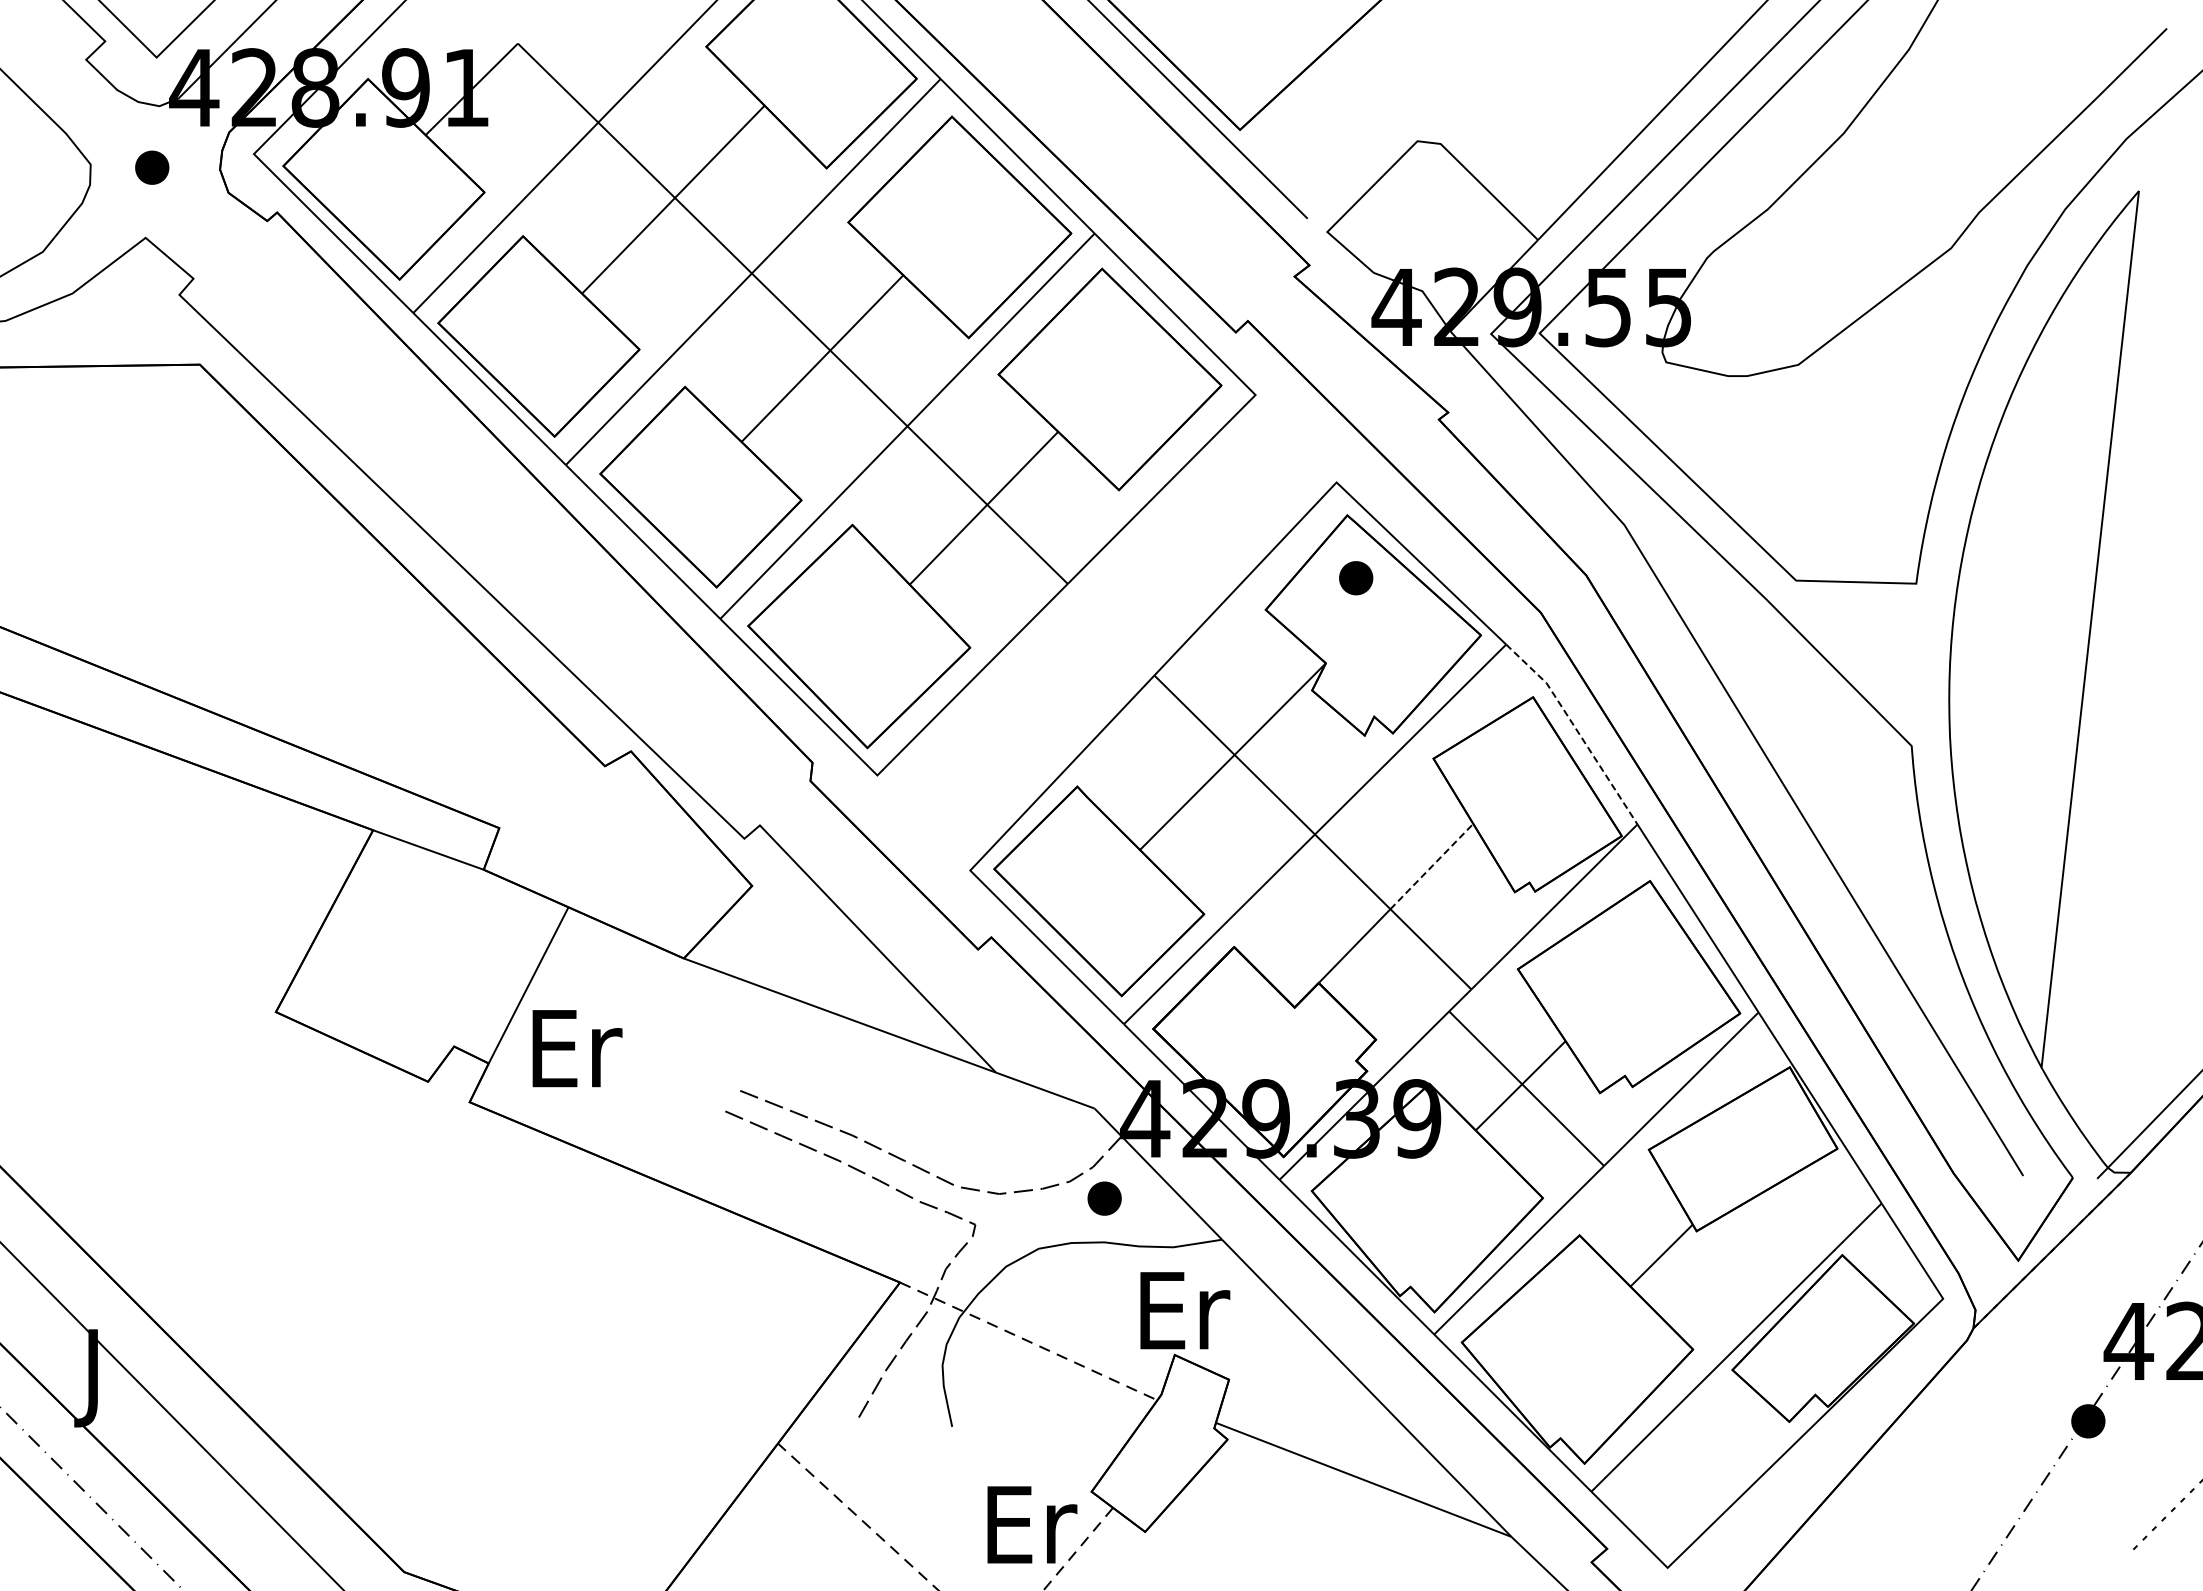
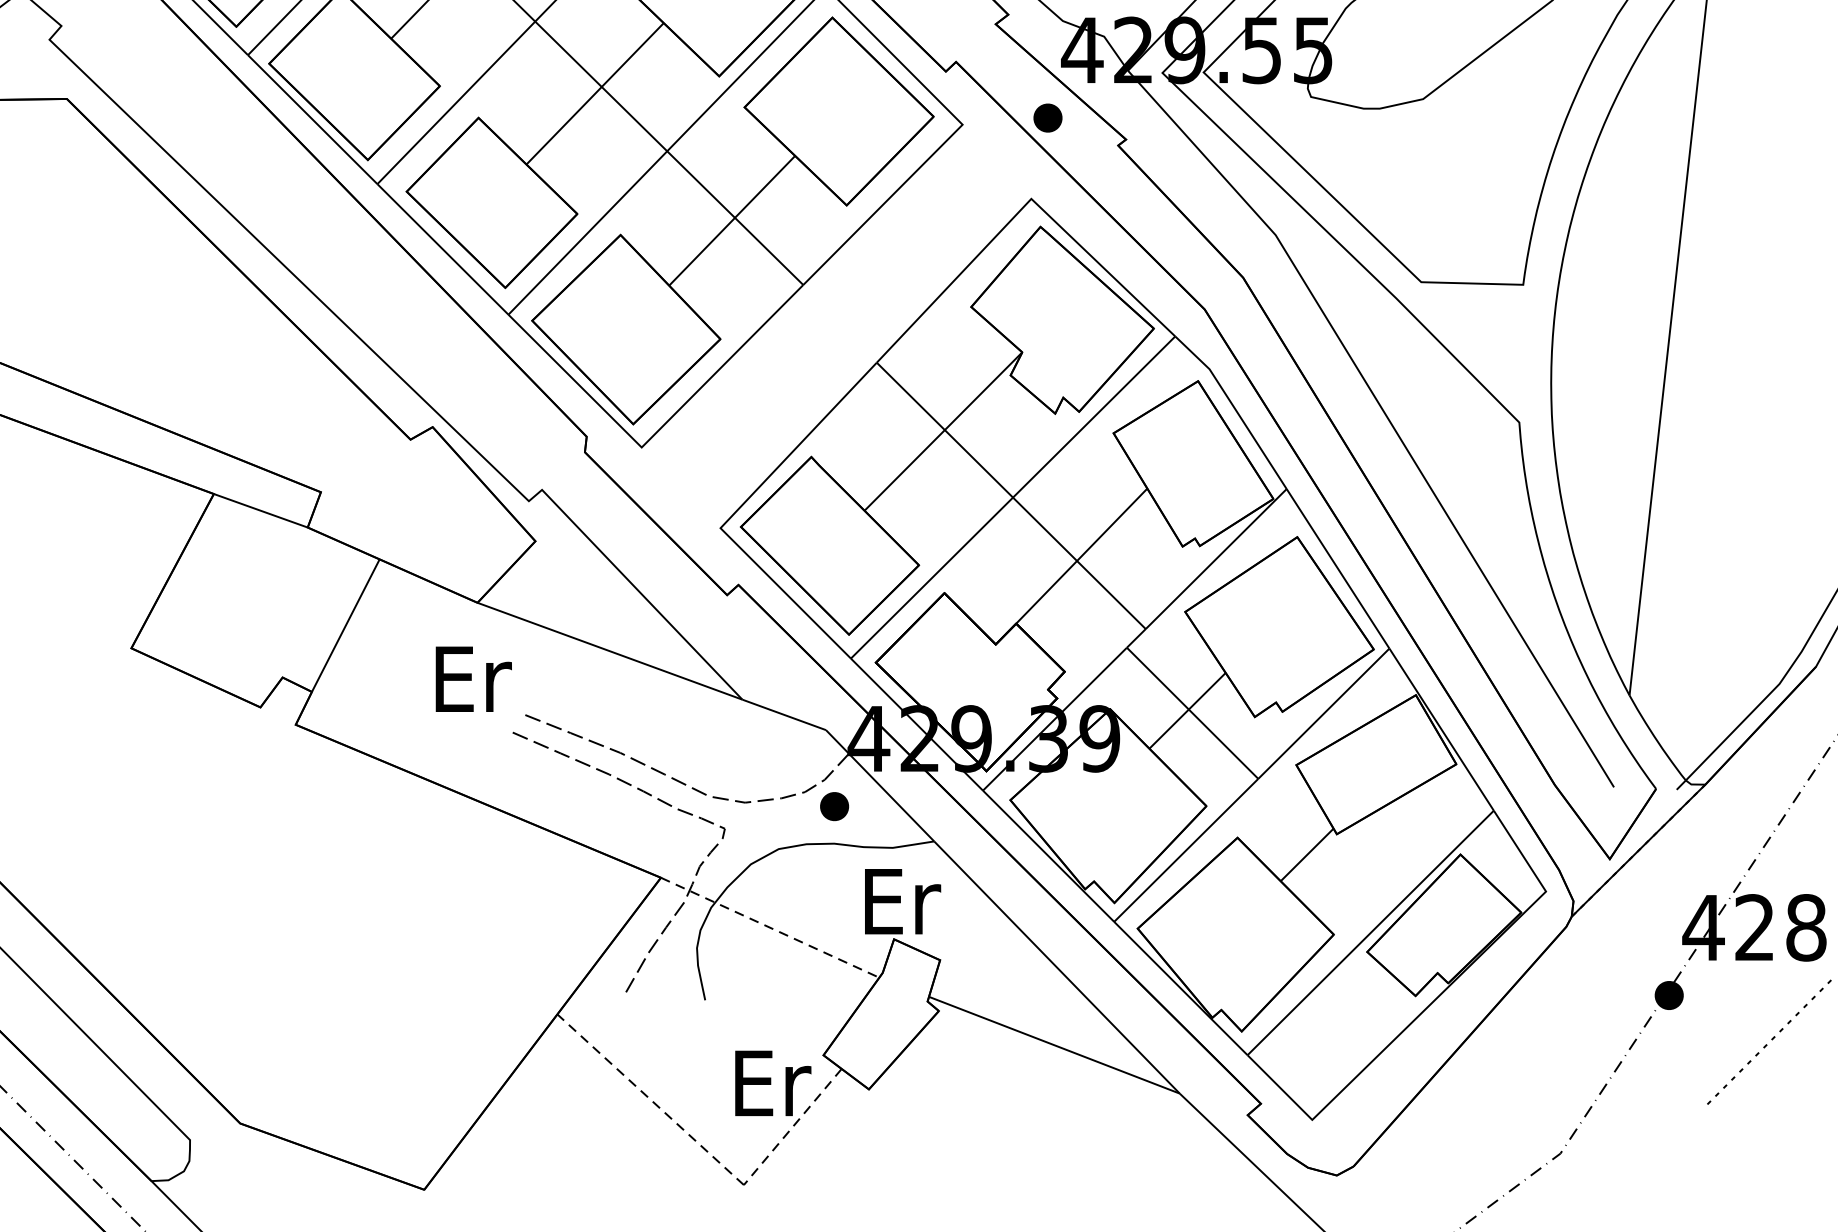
part: (1356, 578) -> (1048, 118), moved
line: (1576, 730) -> (1234, 409), dashed -> solid
line: (1432, 866) -> (1112, 524), dashed -> solid
text: (577, 1048) -> (473, 679), moved

